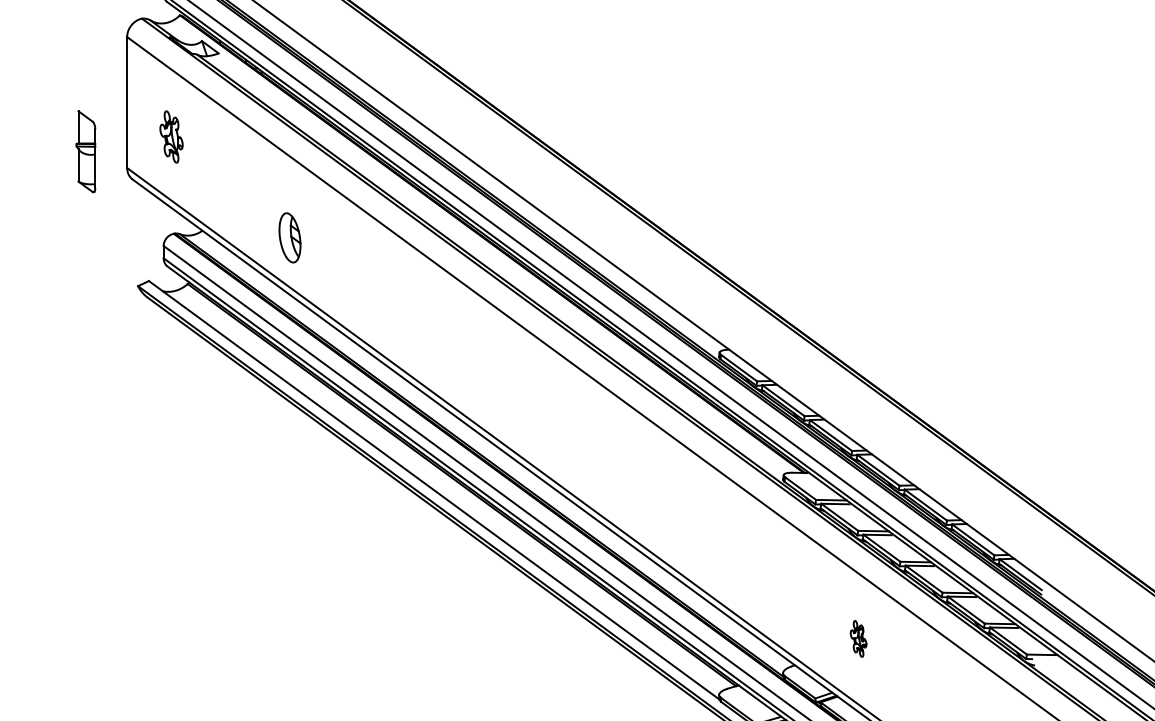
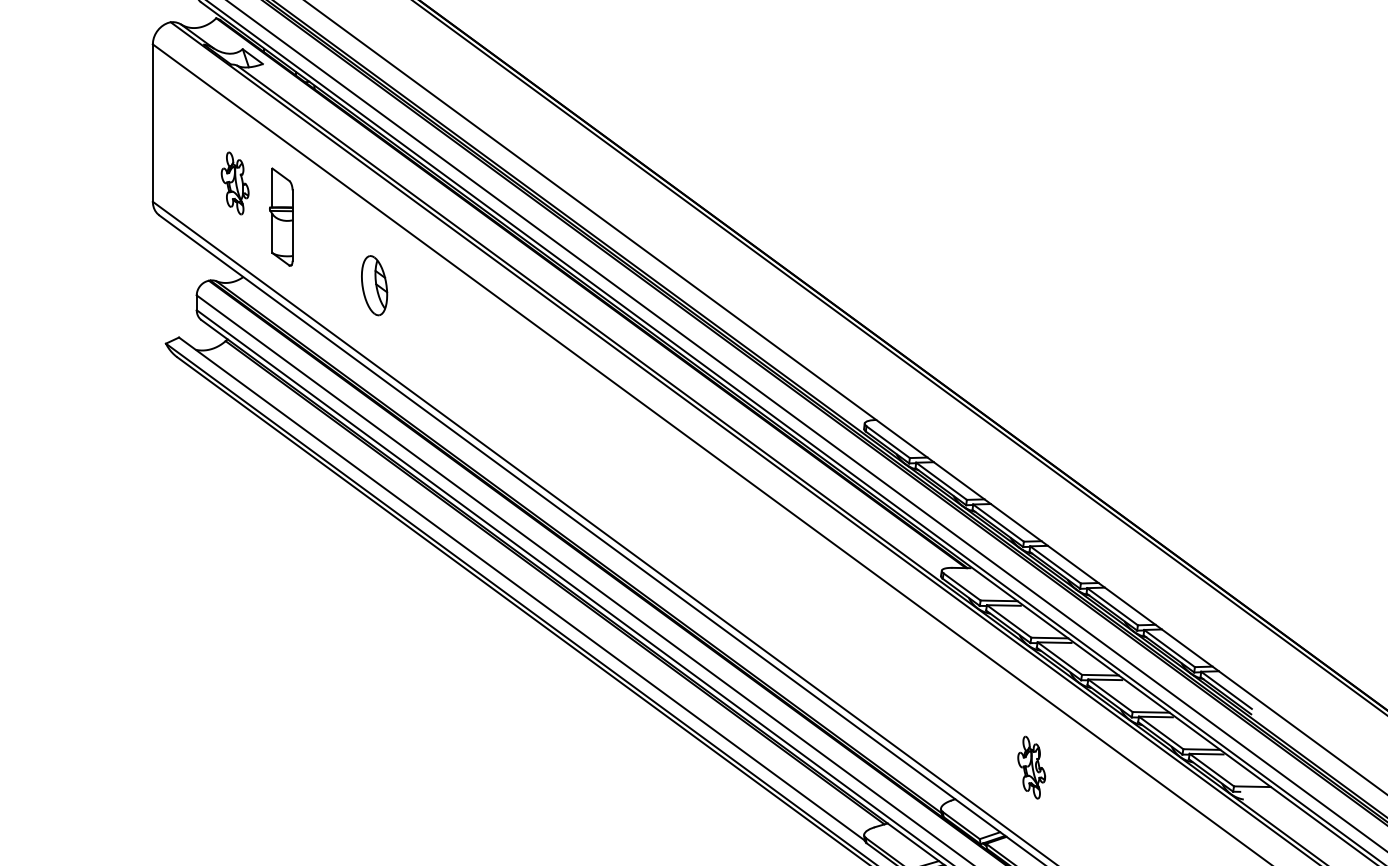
part: (170, 137) -> (234, 183), moved
part: (86, 151) -> (281, 216), moved
part: (289, 237) -> (374, 285), moved
part: (858, 638) -> (1031, 767), size x1.43

